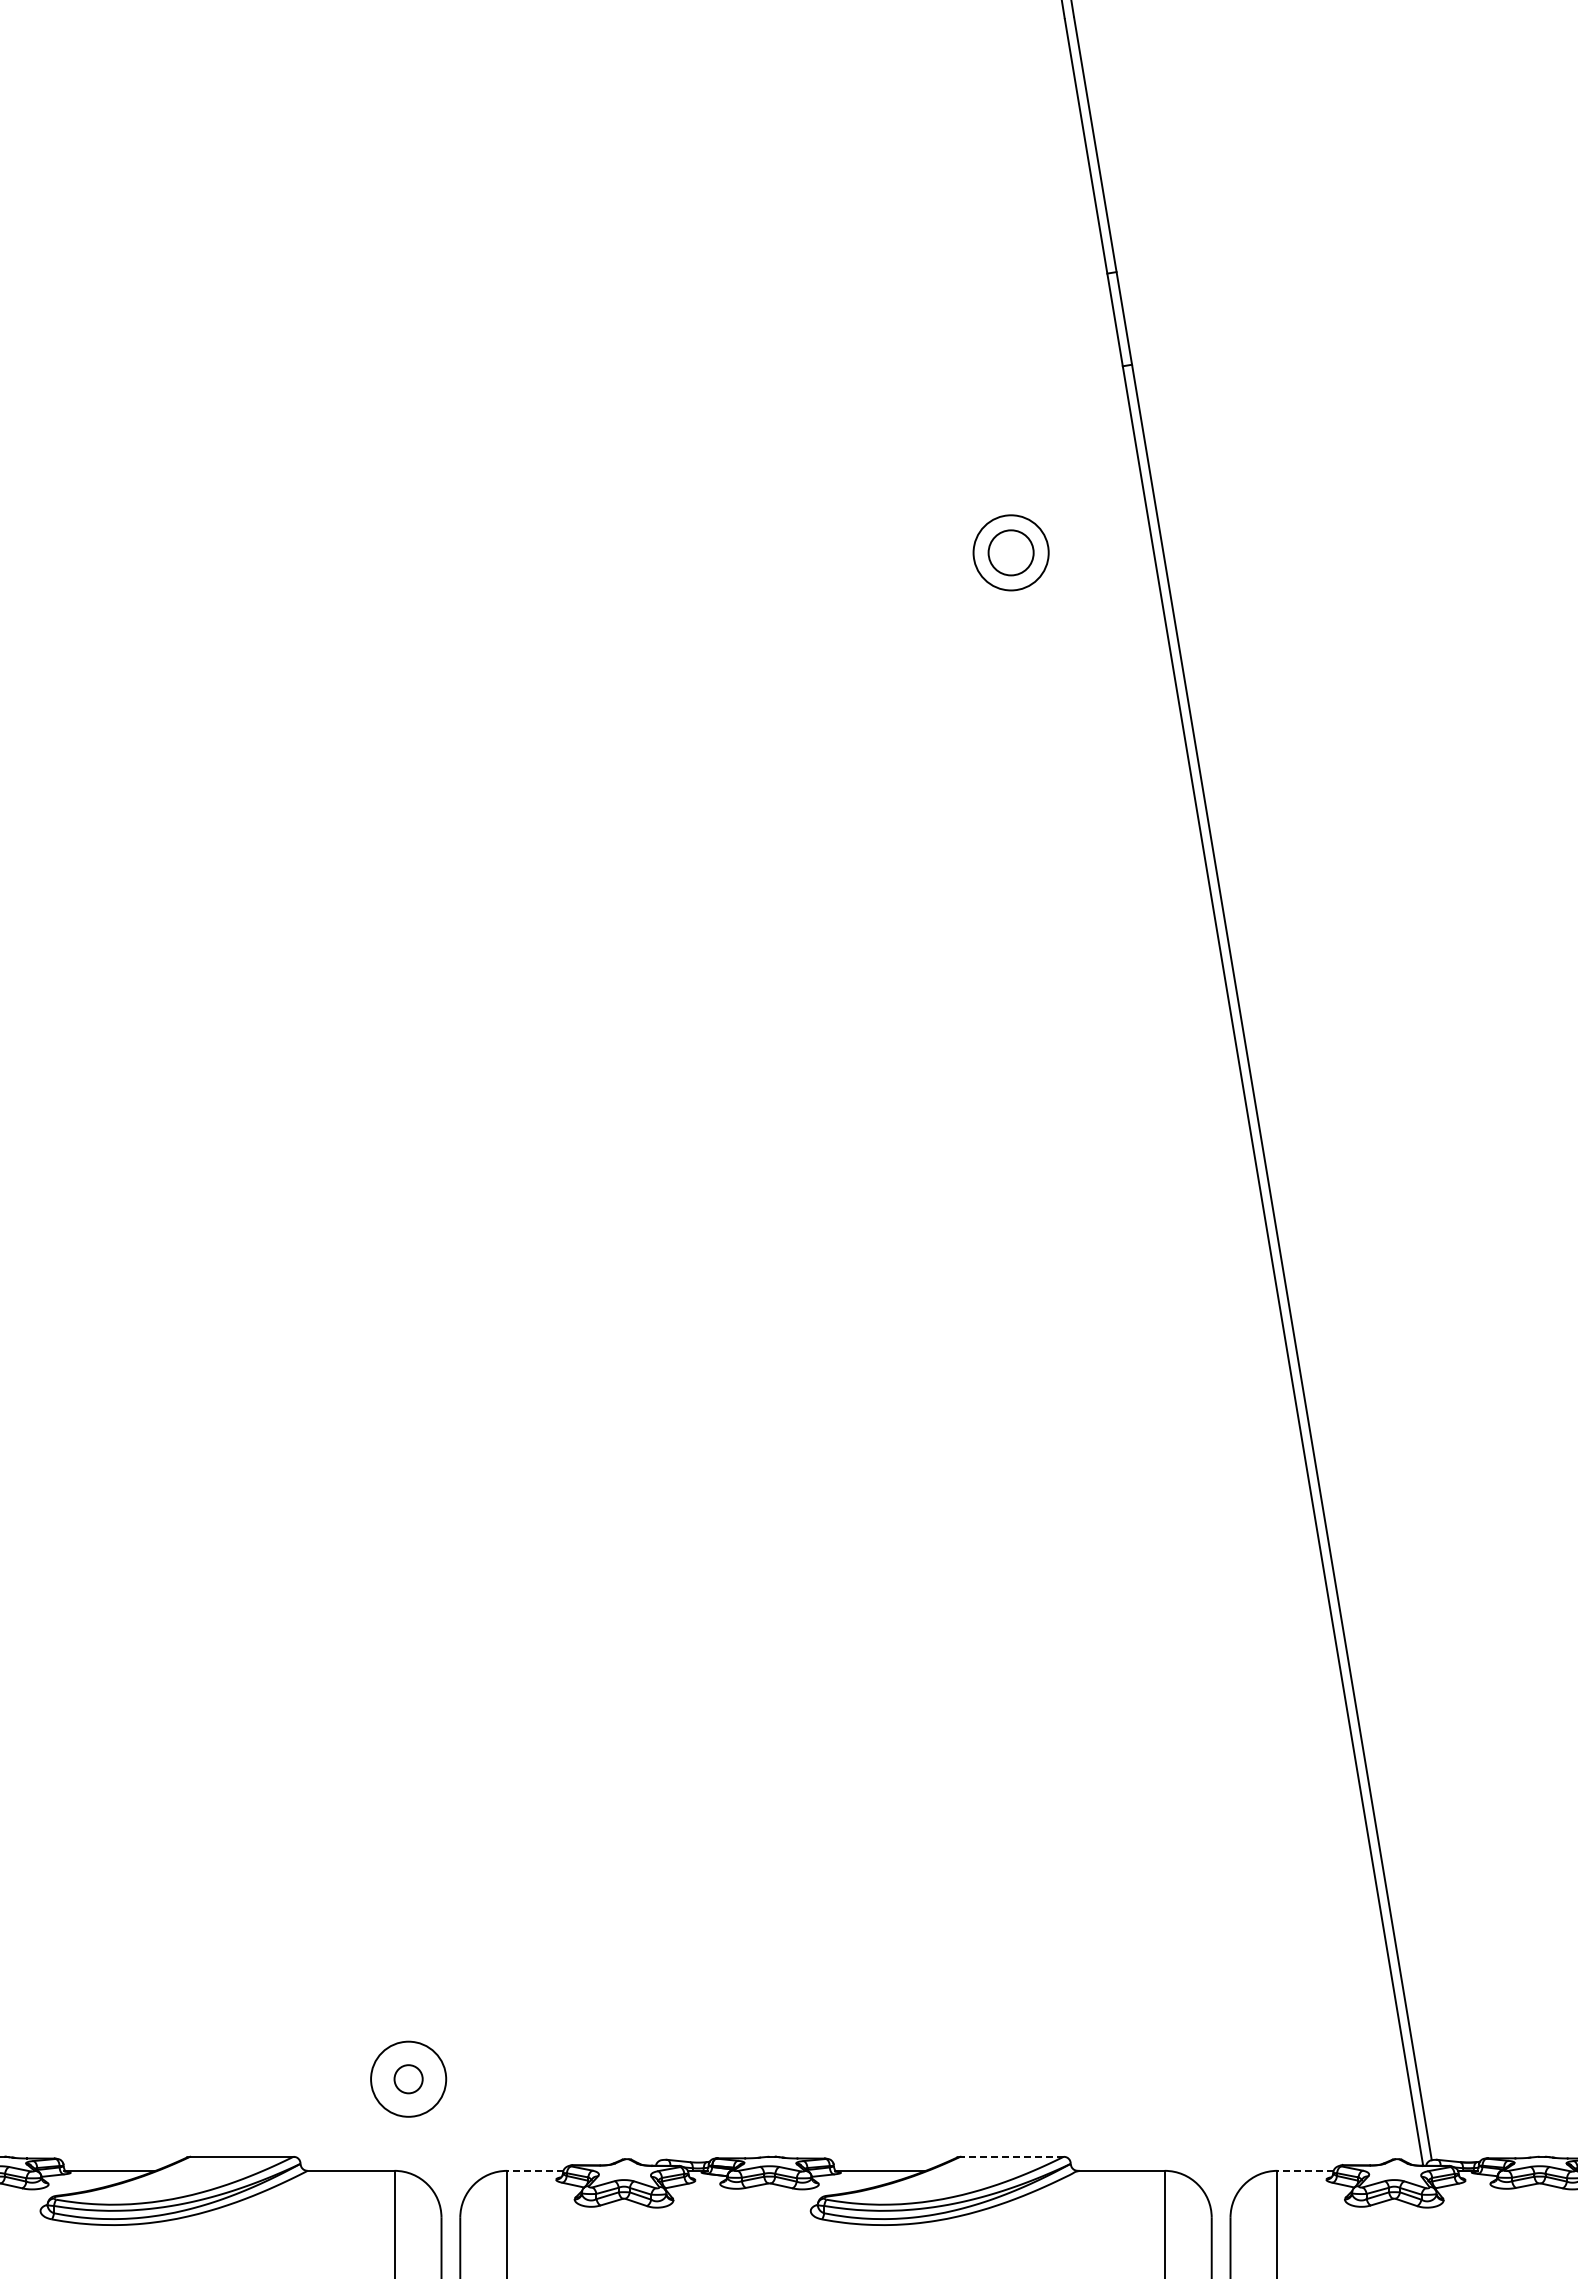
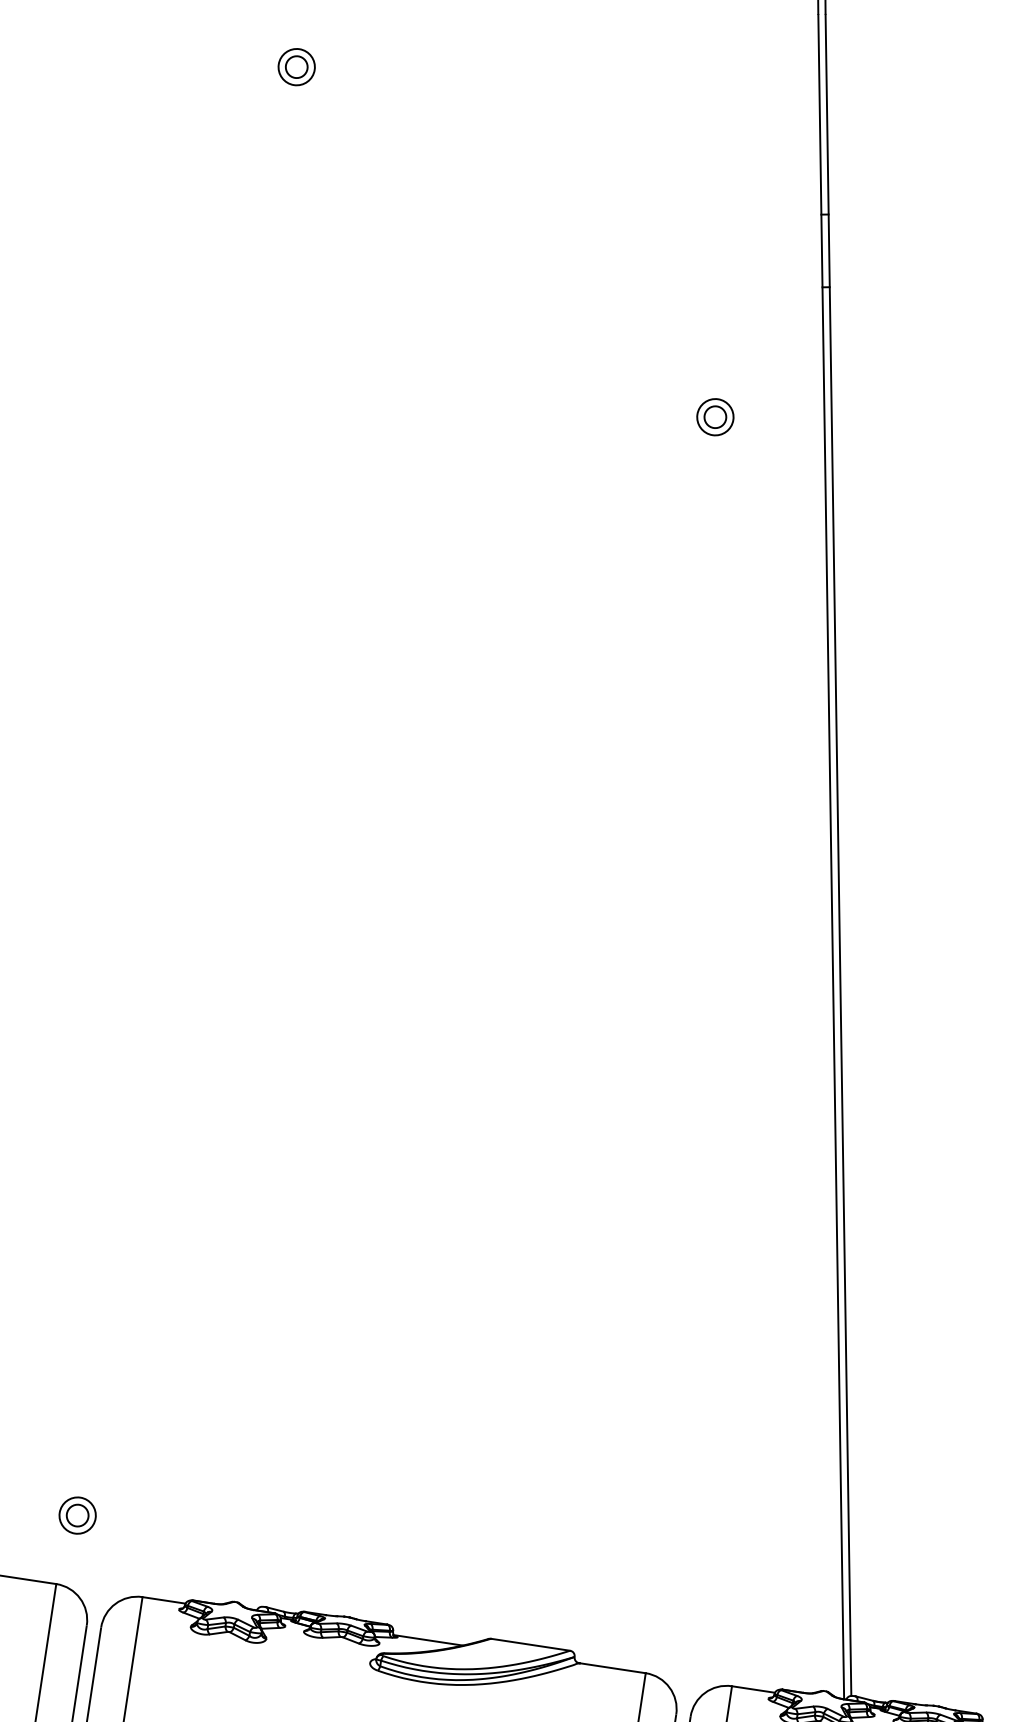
part: (408, 186) -> (296, 67), added
part: (1010, 552) -> (715, 416), size x0.62
circle: (408, 2078) -> (77, 1515), size x0.62
line: (1012, 2156) -> (530, 1644), dashed -> solid
line: (534, 2170) -> (163, 1600), dashed -> solid
line: (1305, 2170) -> (753, 1689), dashed -> solid

